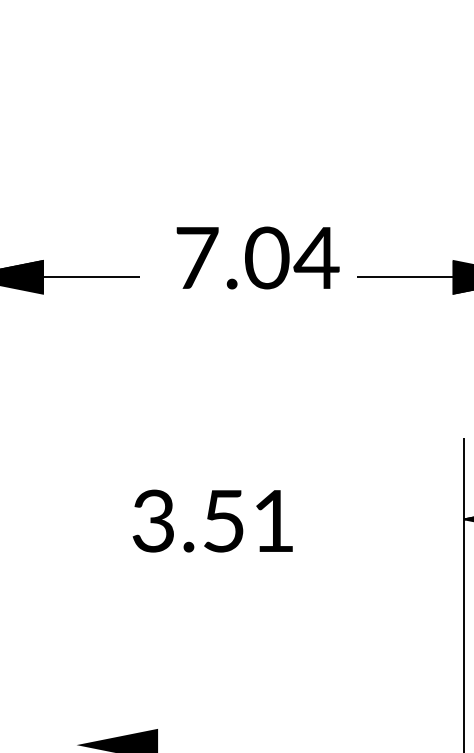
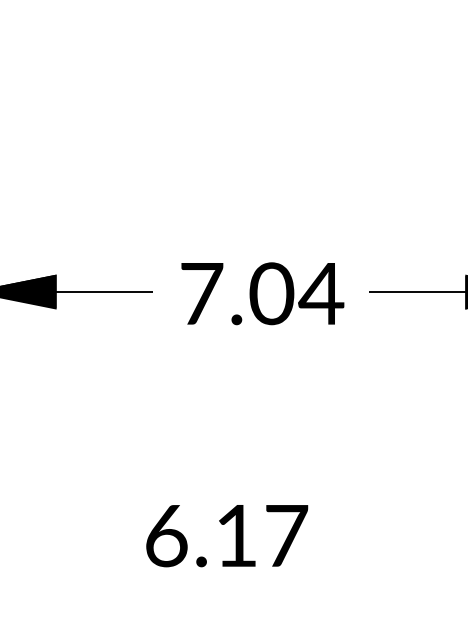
text: (257, 257) -> (262, 293), moved
text: (213, 520) -> (226, 535), 3.51 -> 6.17

